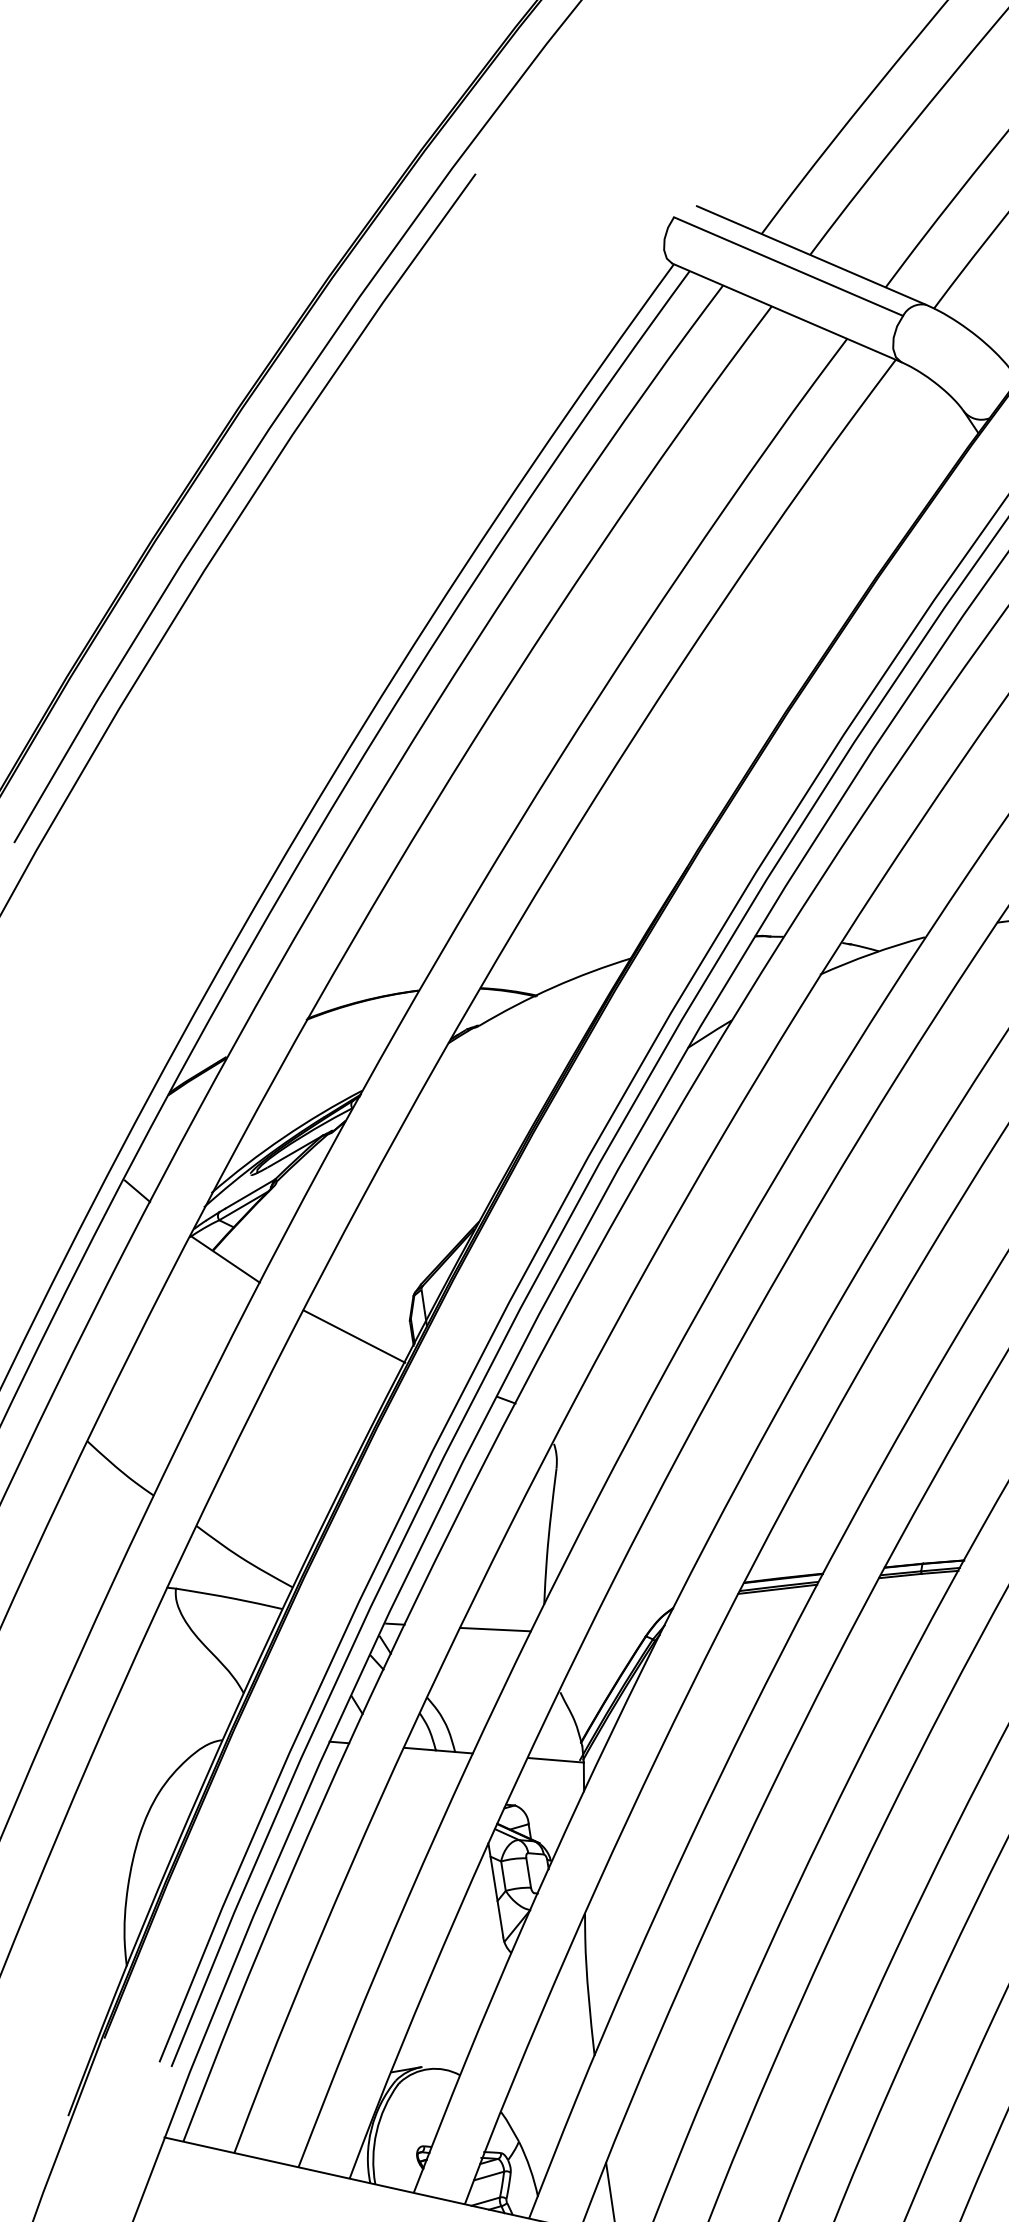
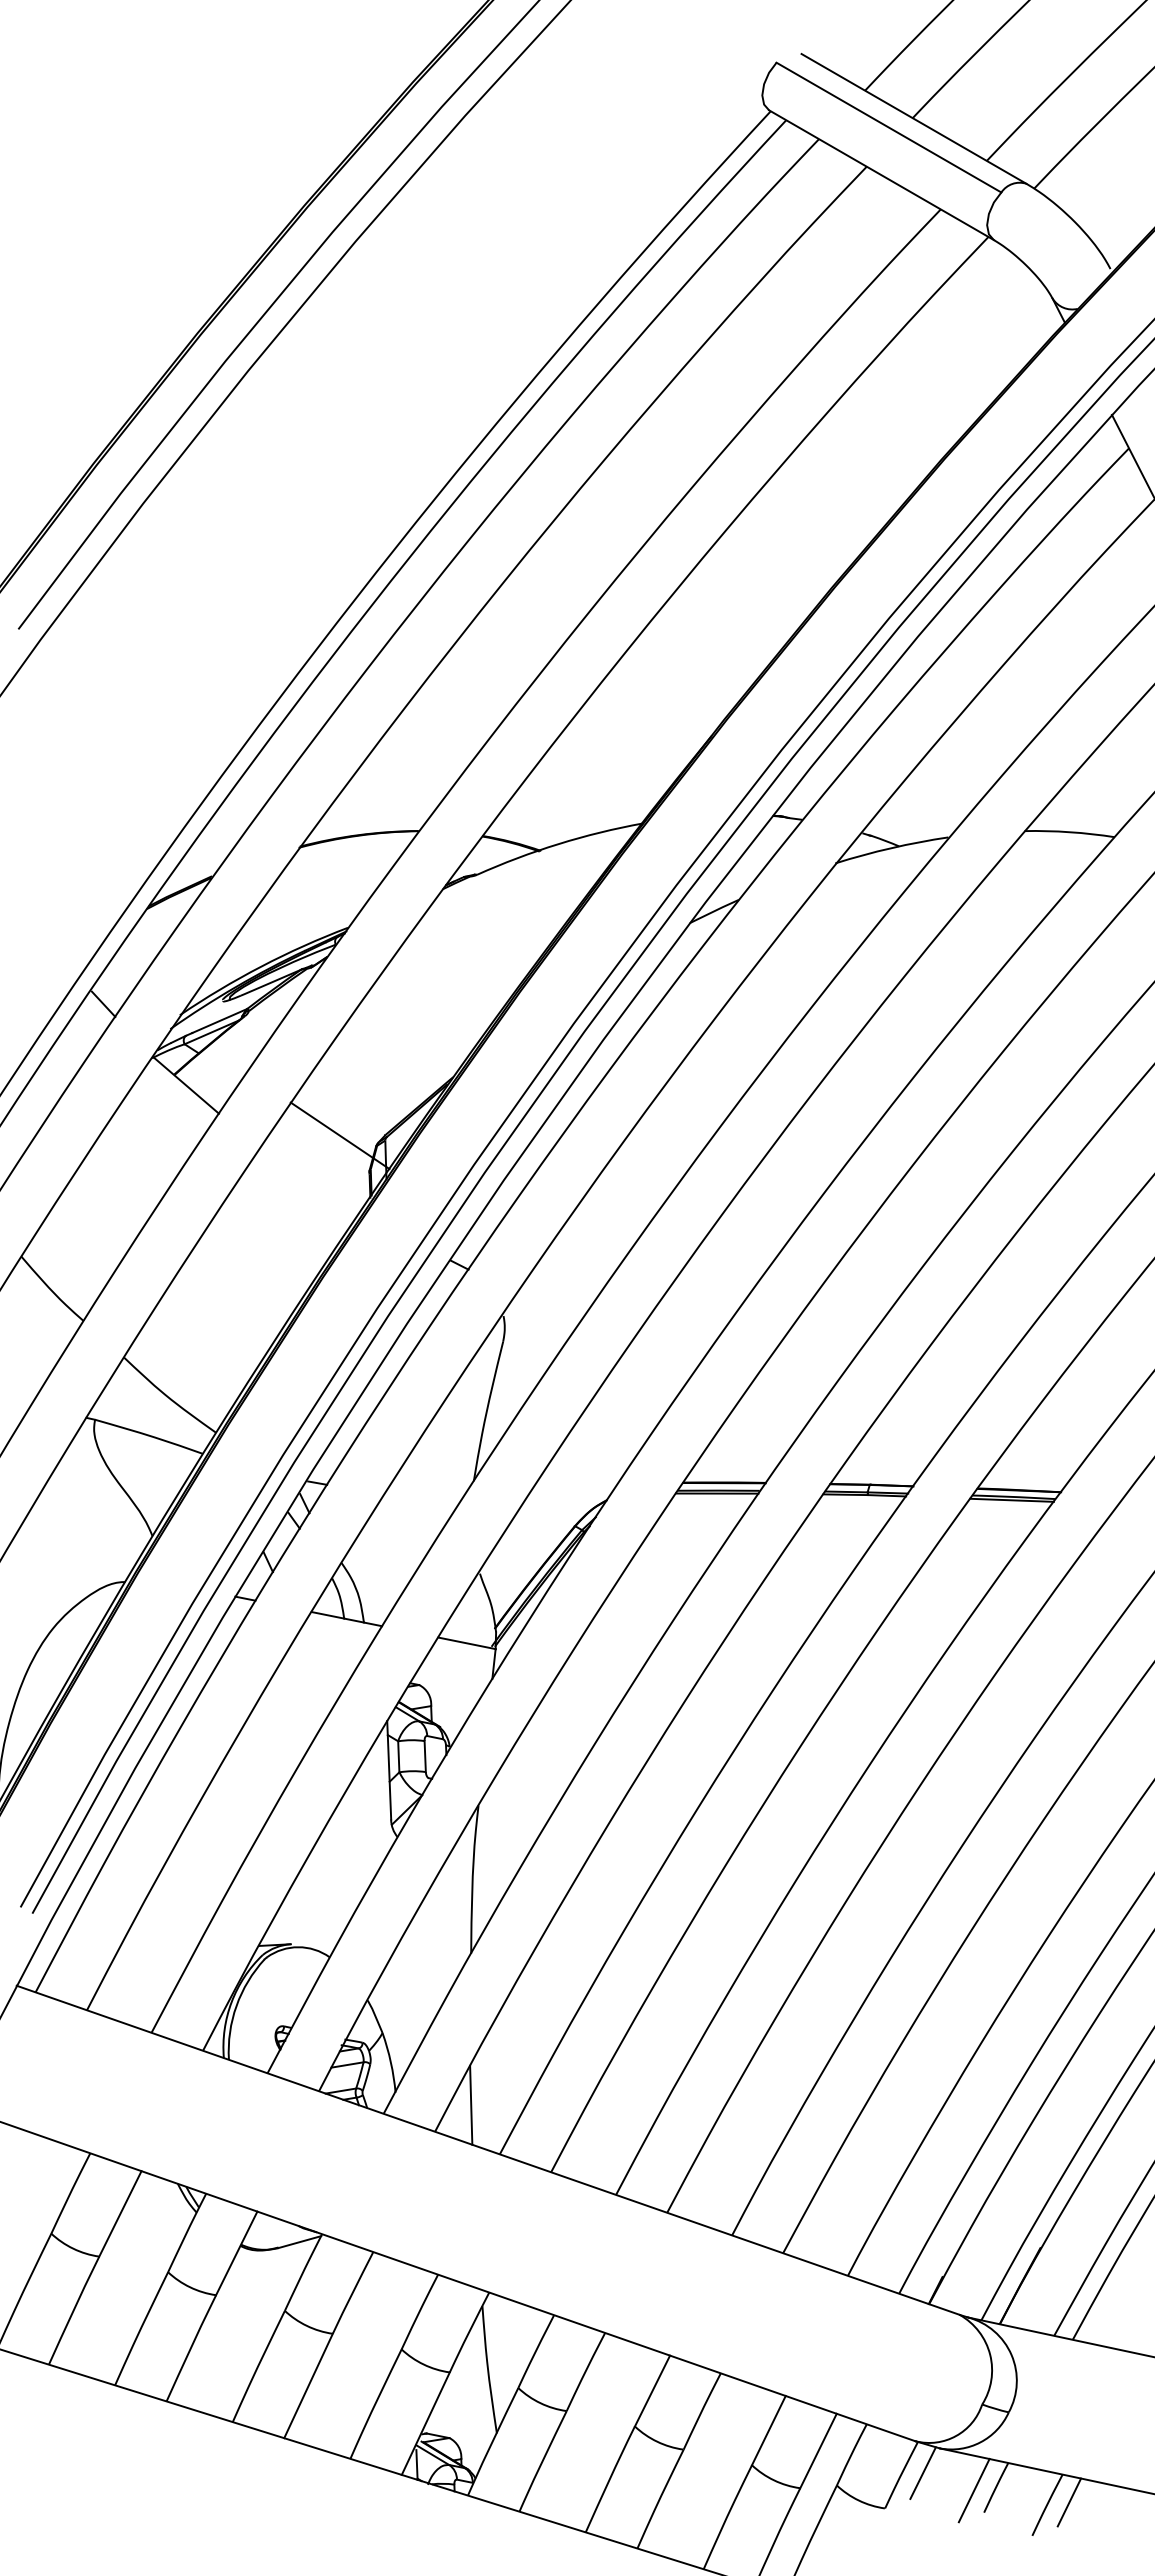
line: (353, 1336) -> (339, 1135), moved
line: (495, 1629) -> (420, 1500), removed

